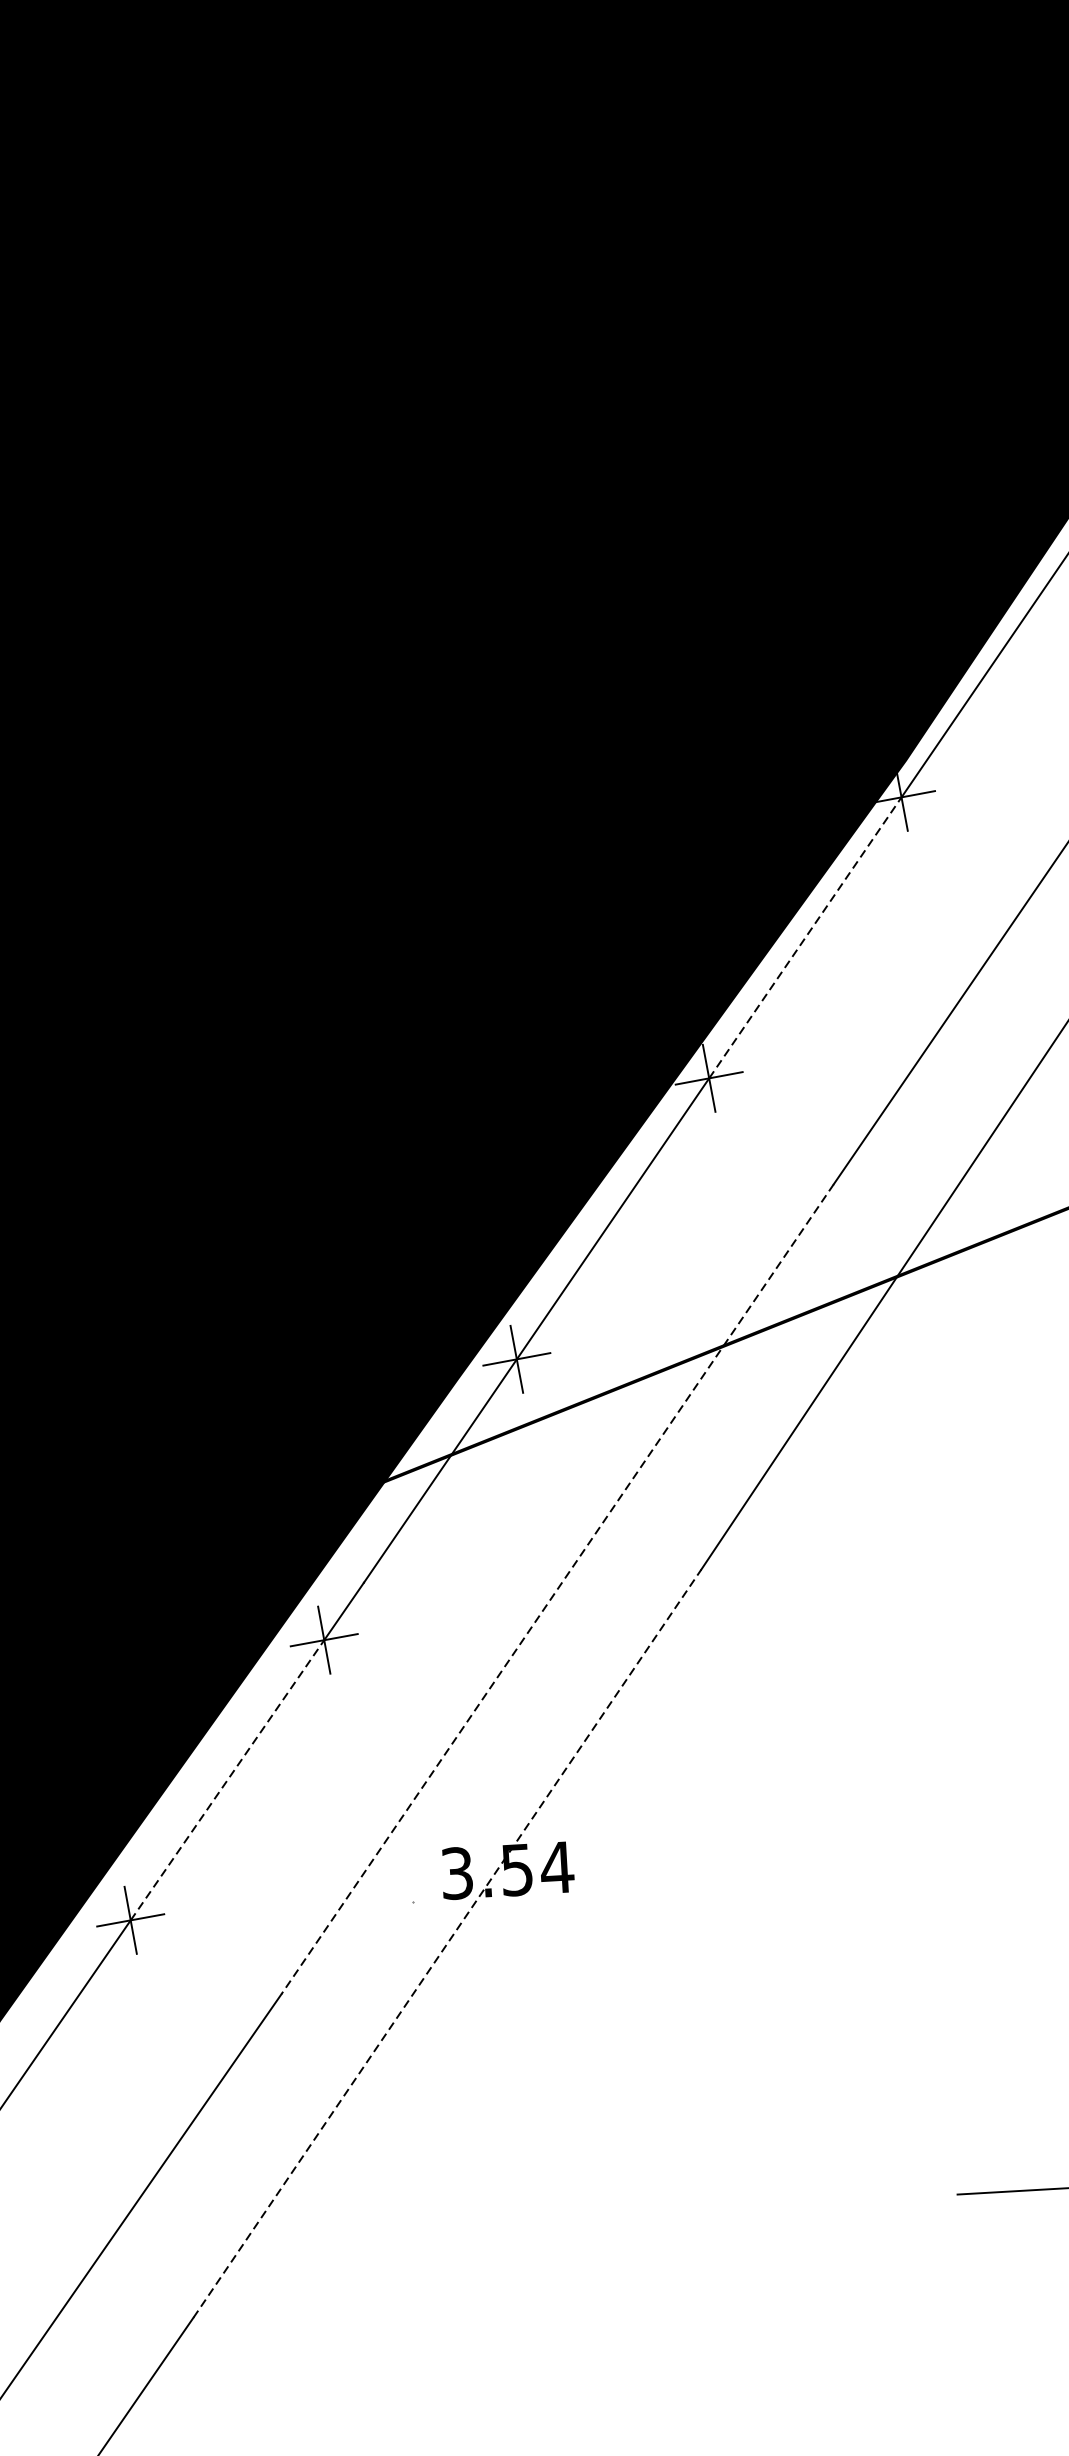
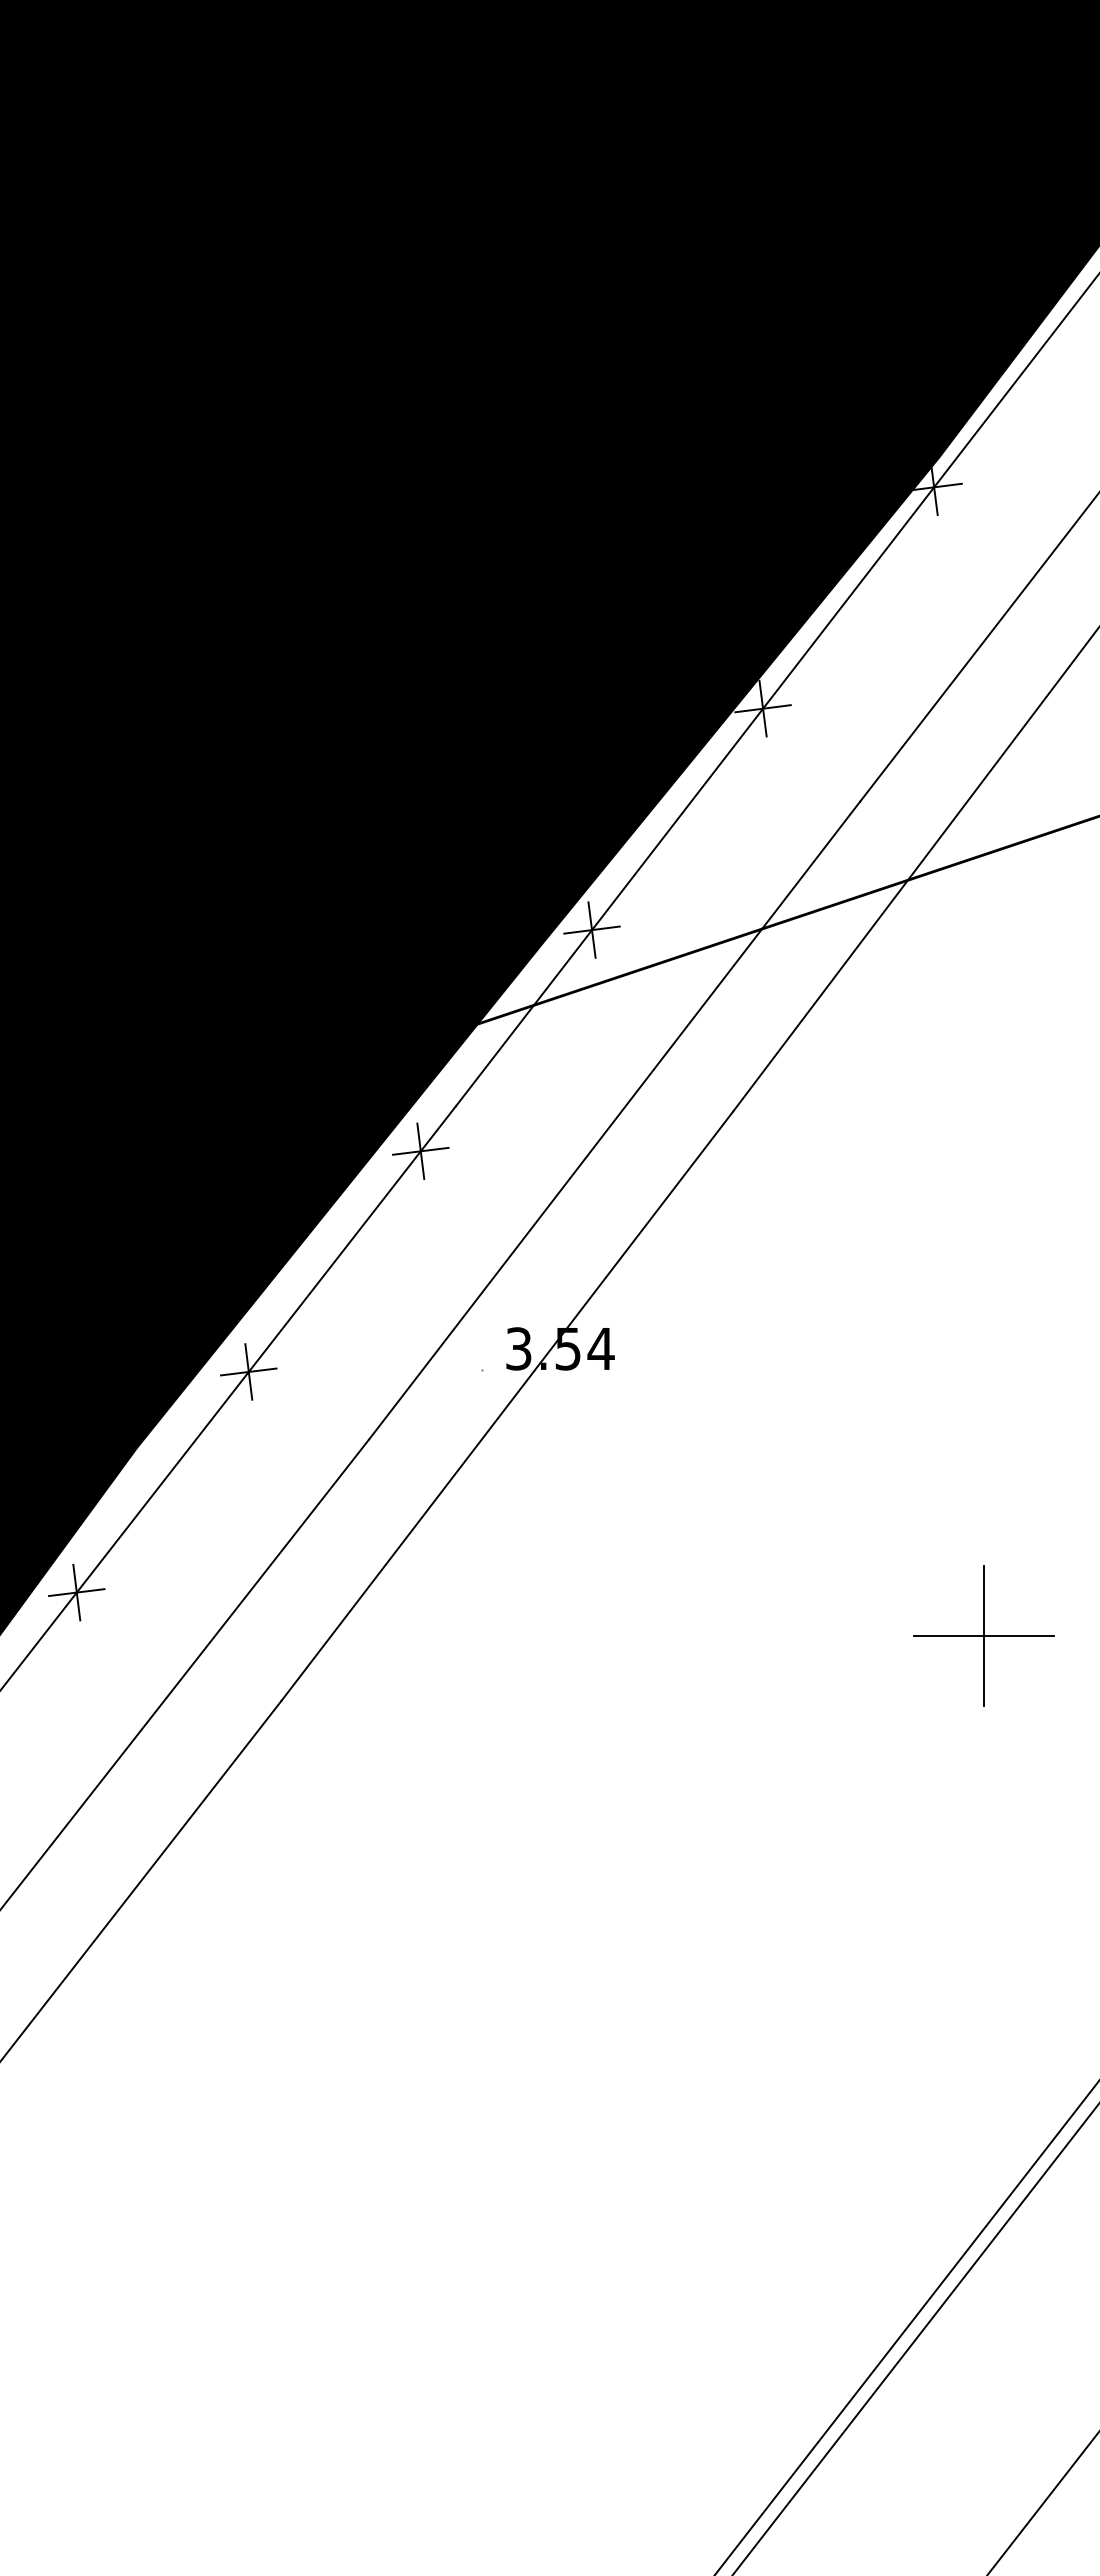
line: (805, 938) -> (848, 598), dashed -> solid
line: (557, 1589) -> (614, 1120), dashed -> solid
line: (227, 1780) -> (334, 1261), dashed -> solid
line: (447, 1942) -> (507, 1405), dashed -> solid
line: (1041, 2189) -> (983, 1635), added

